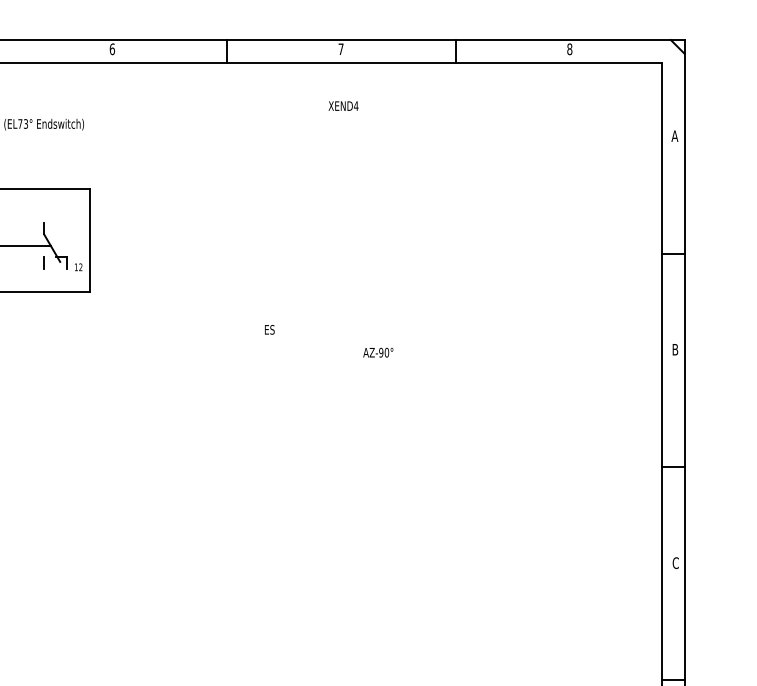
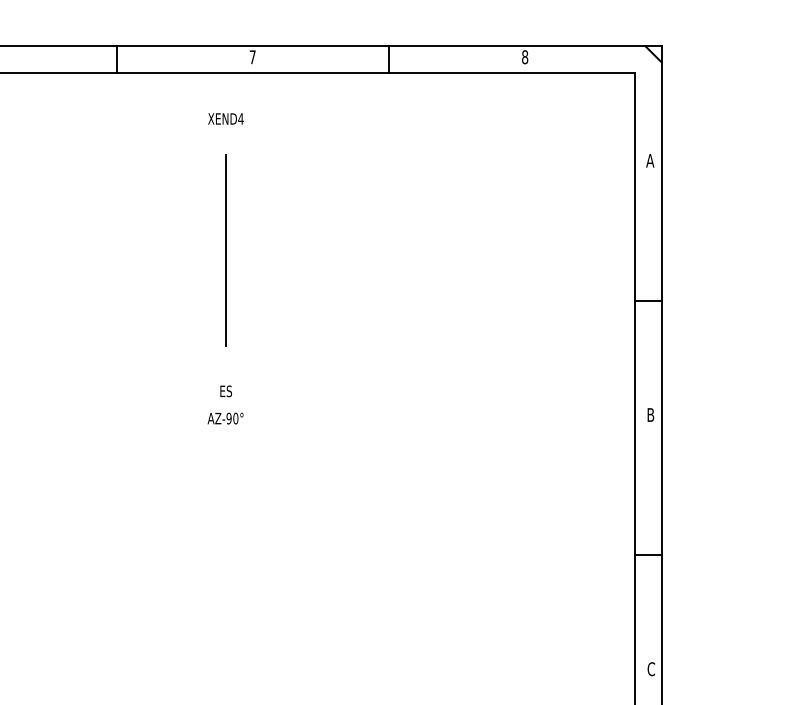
text: (343, 105) -> (225, 118), moved
line: (318, 211) -> (225, 250), added
text: (269, 329) -> (225, 390), moved
text: (378, 352) -> (225, 418), moved

